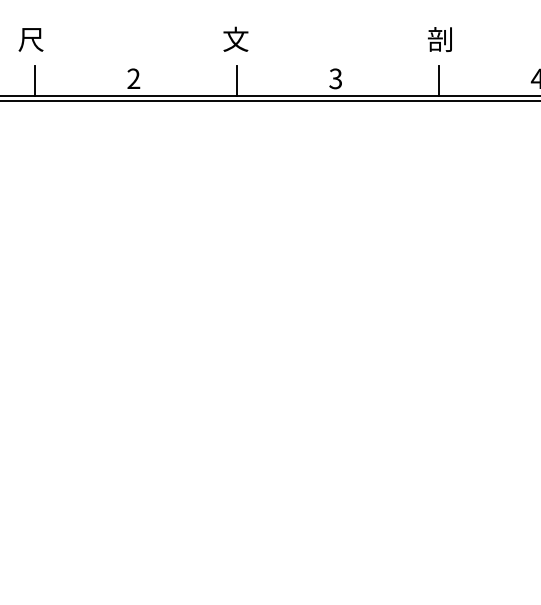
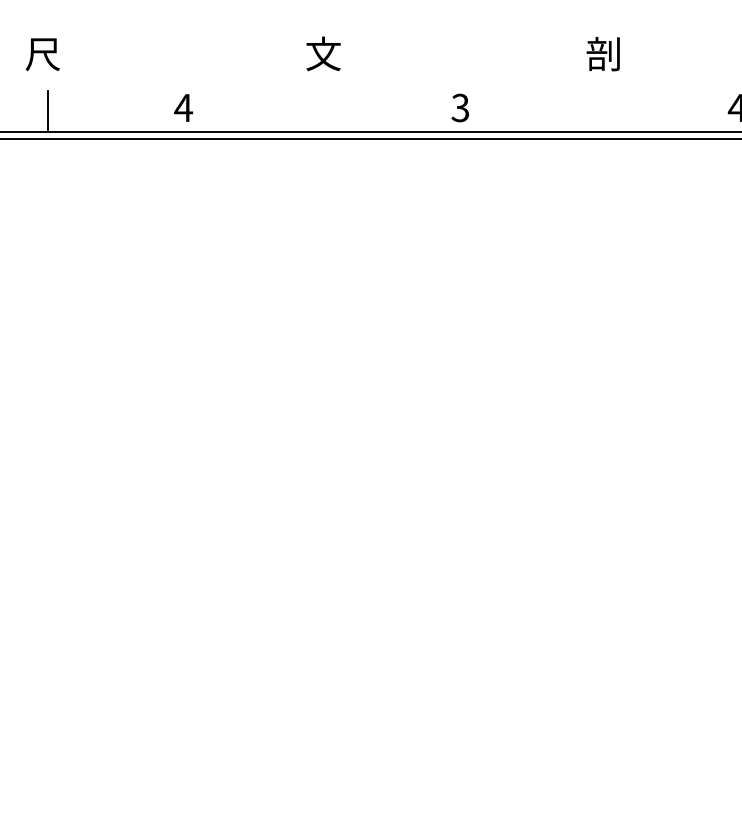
text: (133, 78) -> (183, 107), 2 -> 4
line: (236, 81) -> (324, 111), removed
line: (438, 81) -> (601, 111), removed

